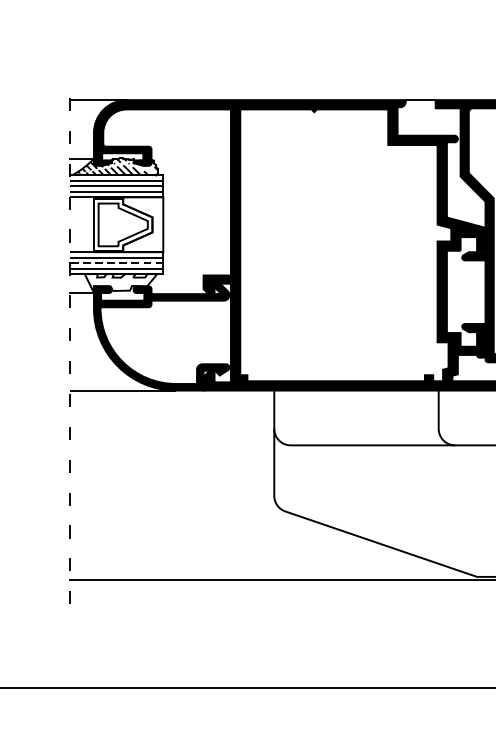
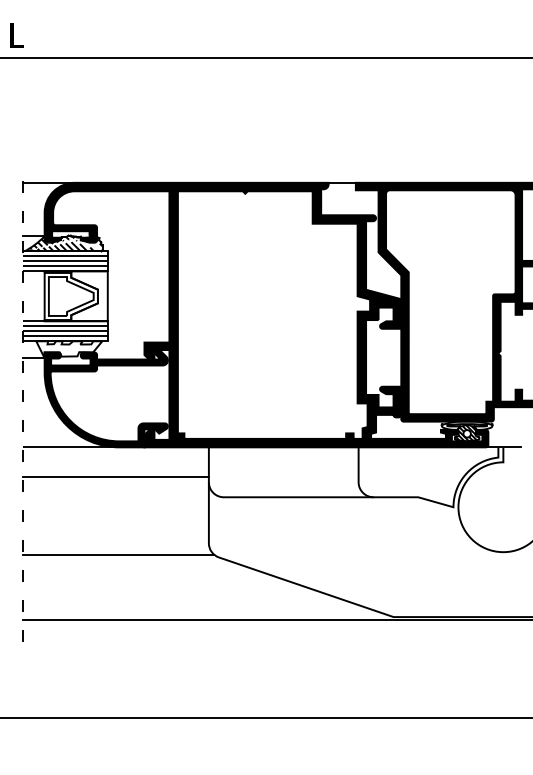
line: (116, 263) -> (65, 331), dashed -> solid
line: (171, 423) -> (115, 477), added
line: (175, 508) -> (118, 554), added

